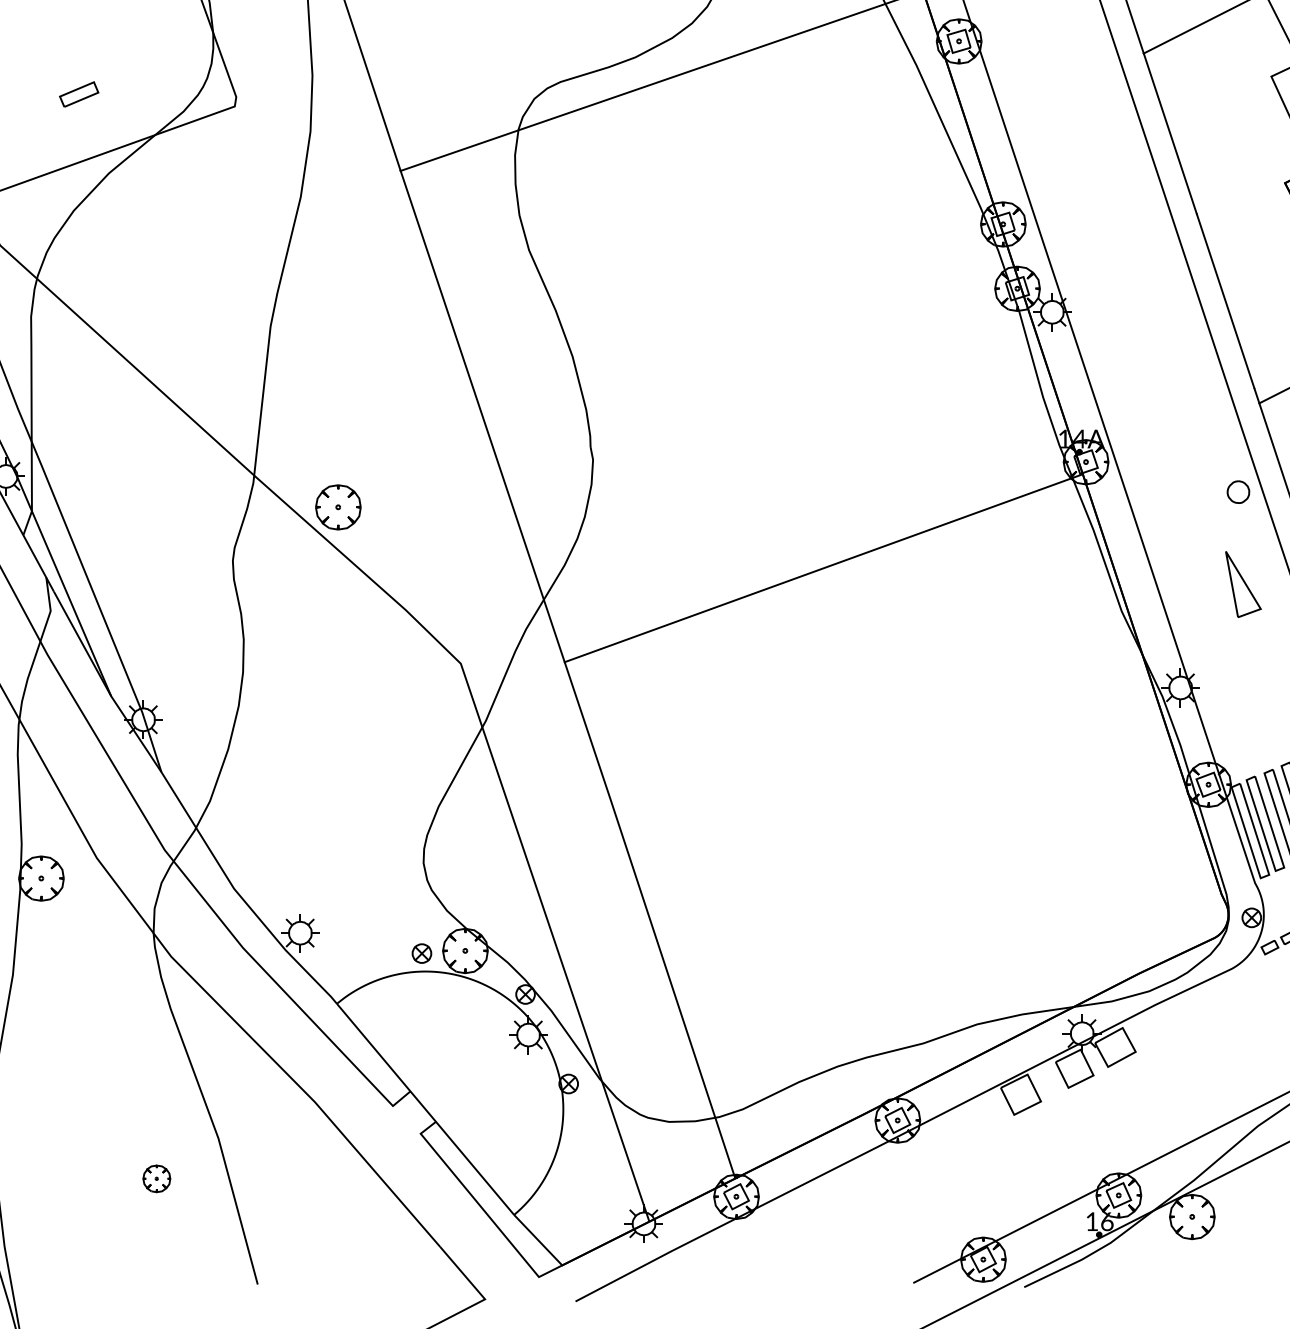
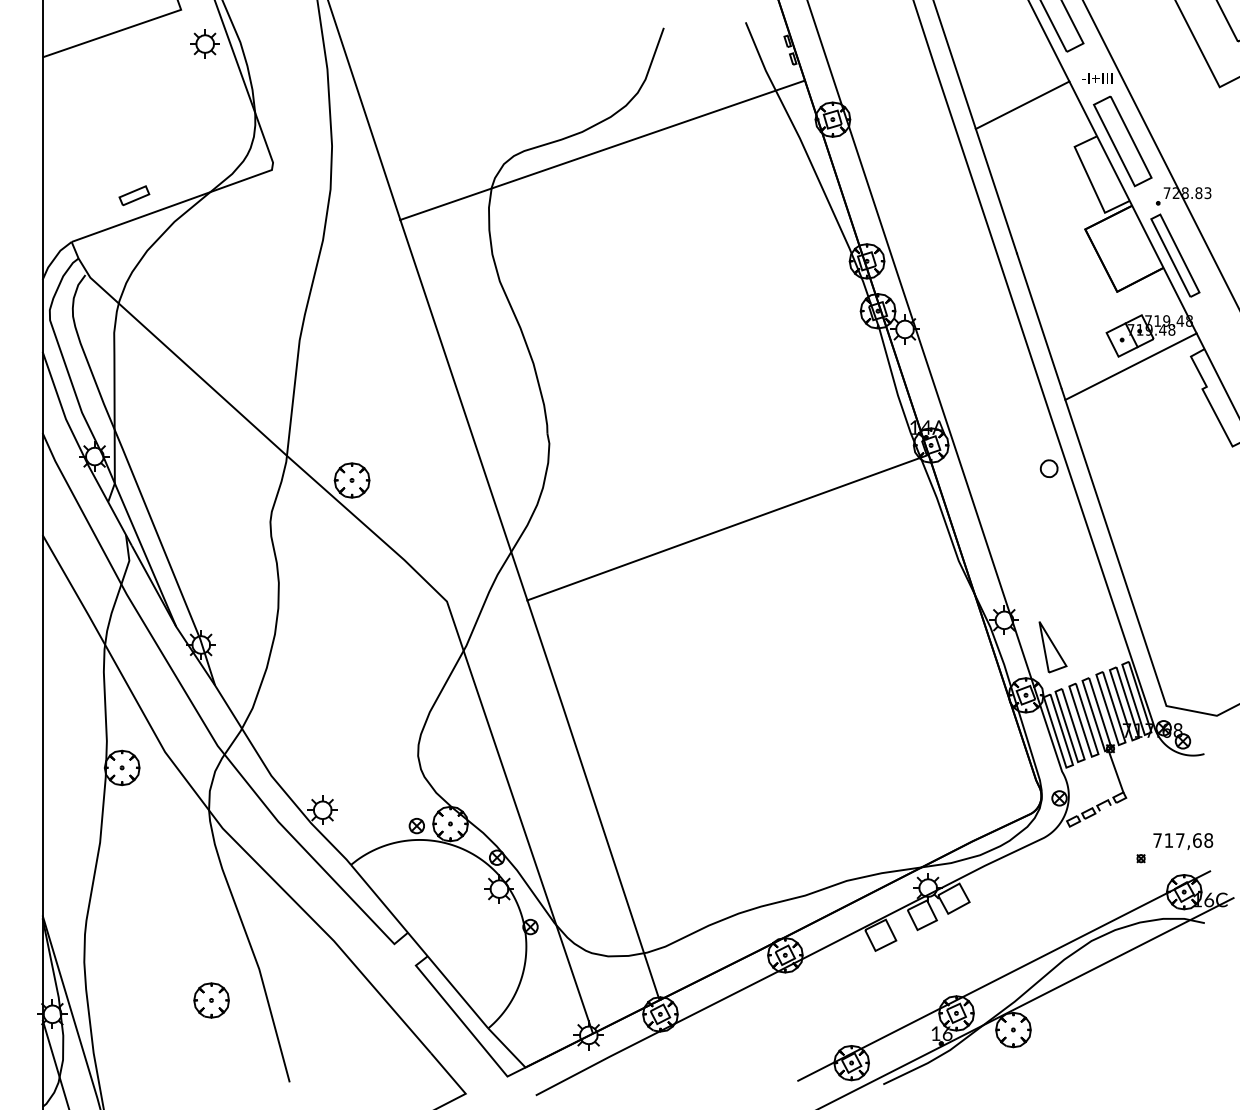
part: (79, 94) -> (134, 195), moved
part: (1242, 584) -> (1052, 647), moved
part: (156, 1178) -> (211, 1000), size x1.67

